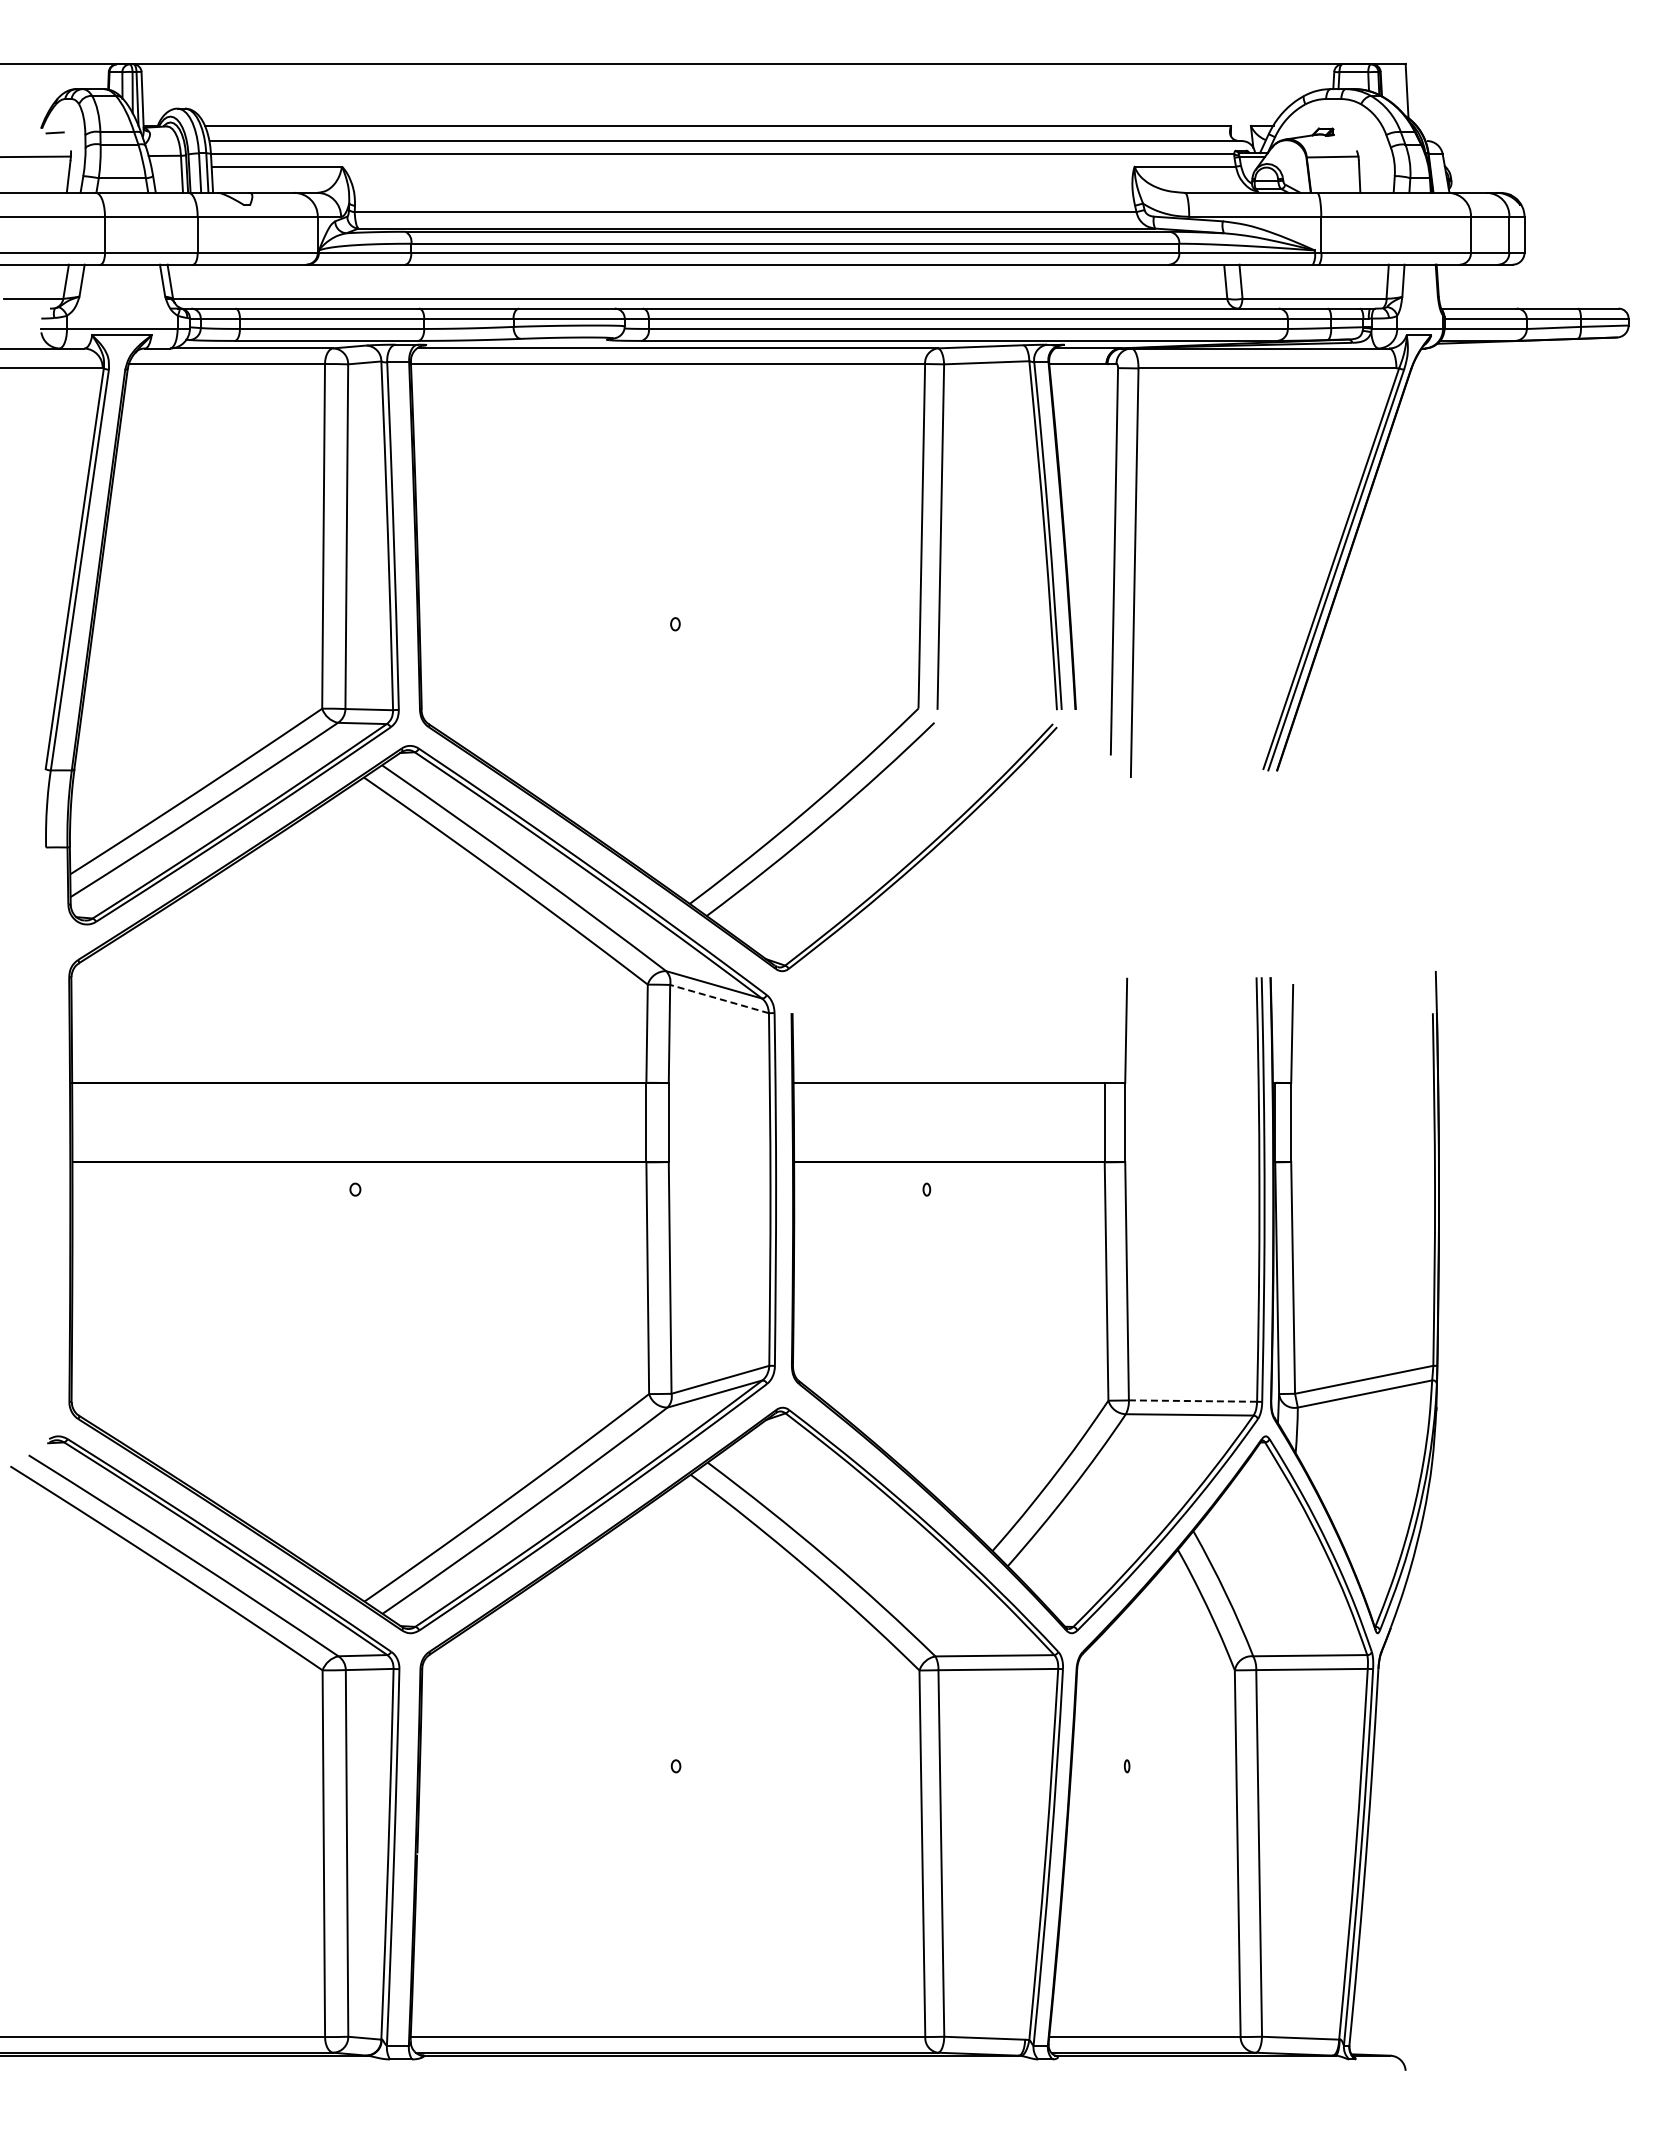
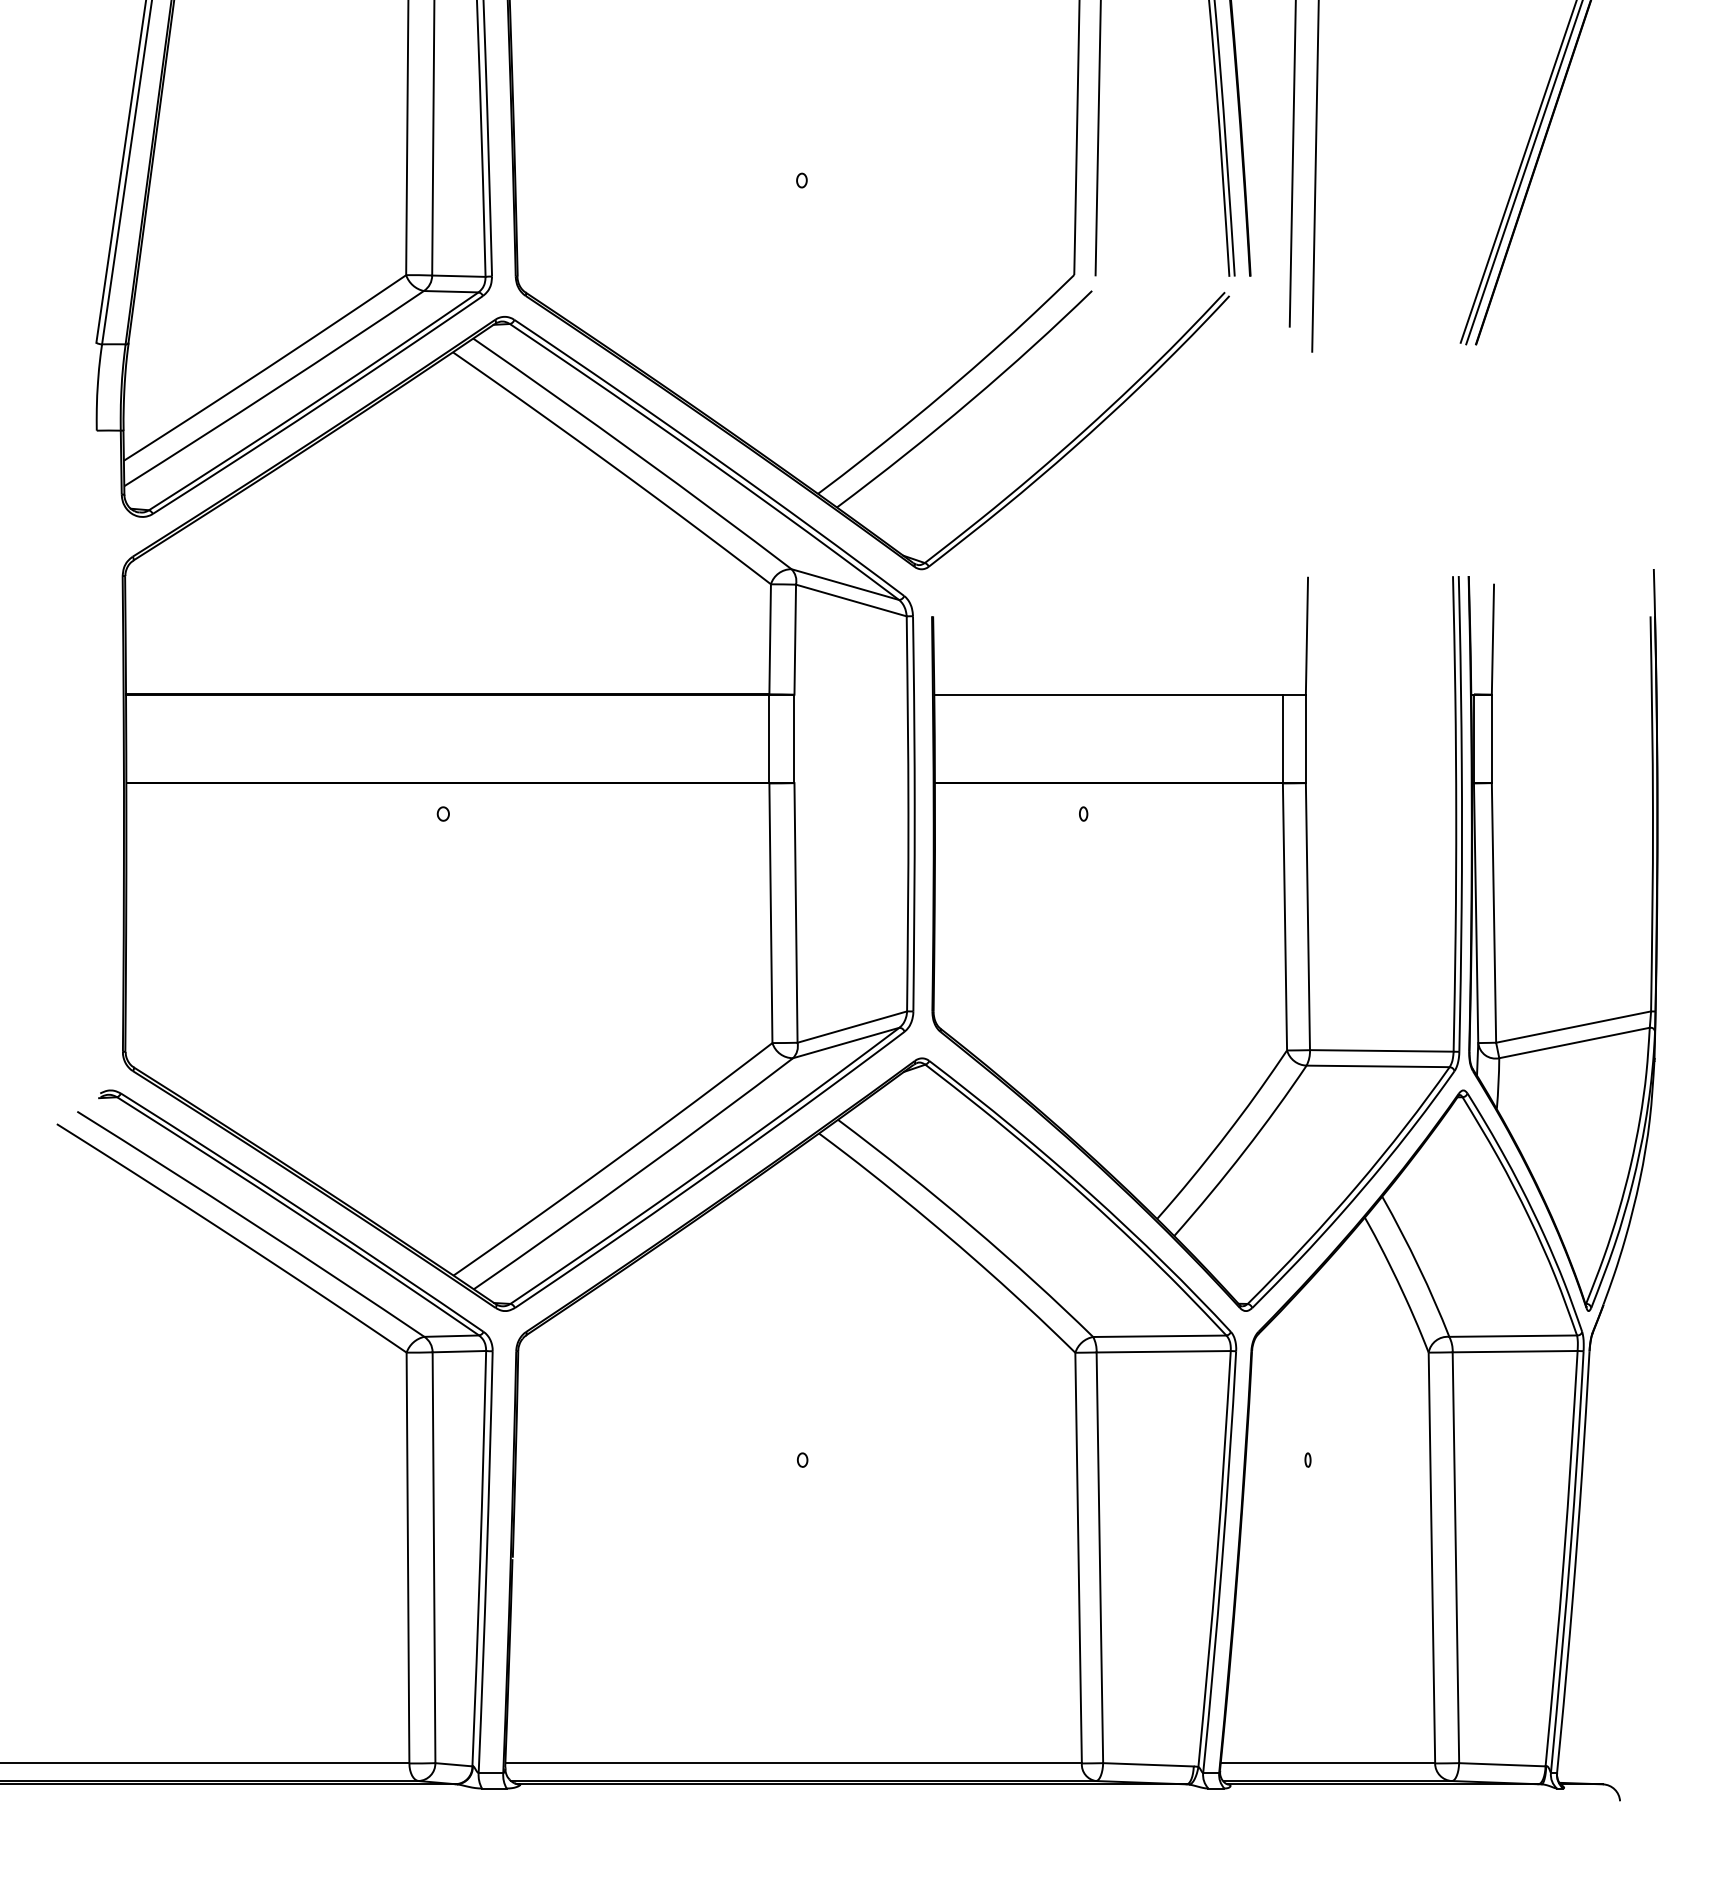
line: (719, 998) -> (851, 599), dashed -> solid
line: (1193, 1401) -> (1382, 1051), dashed -> solid

